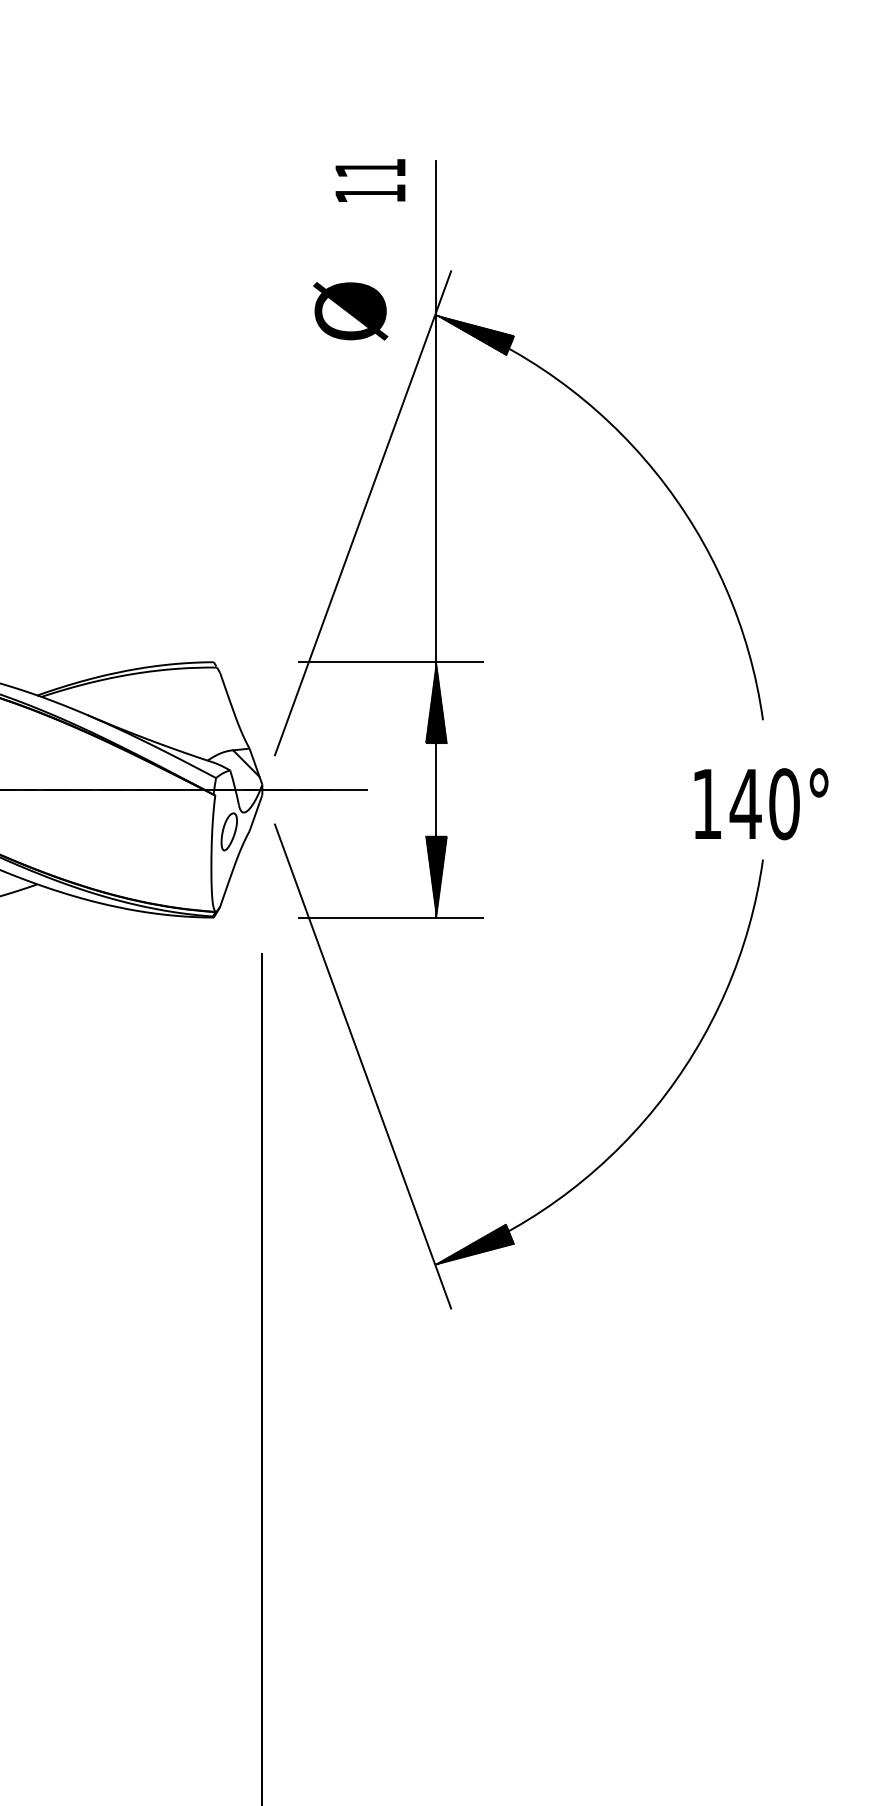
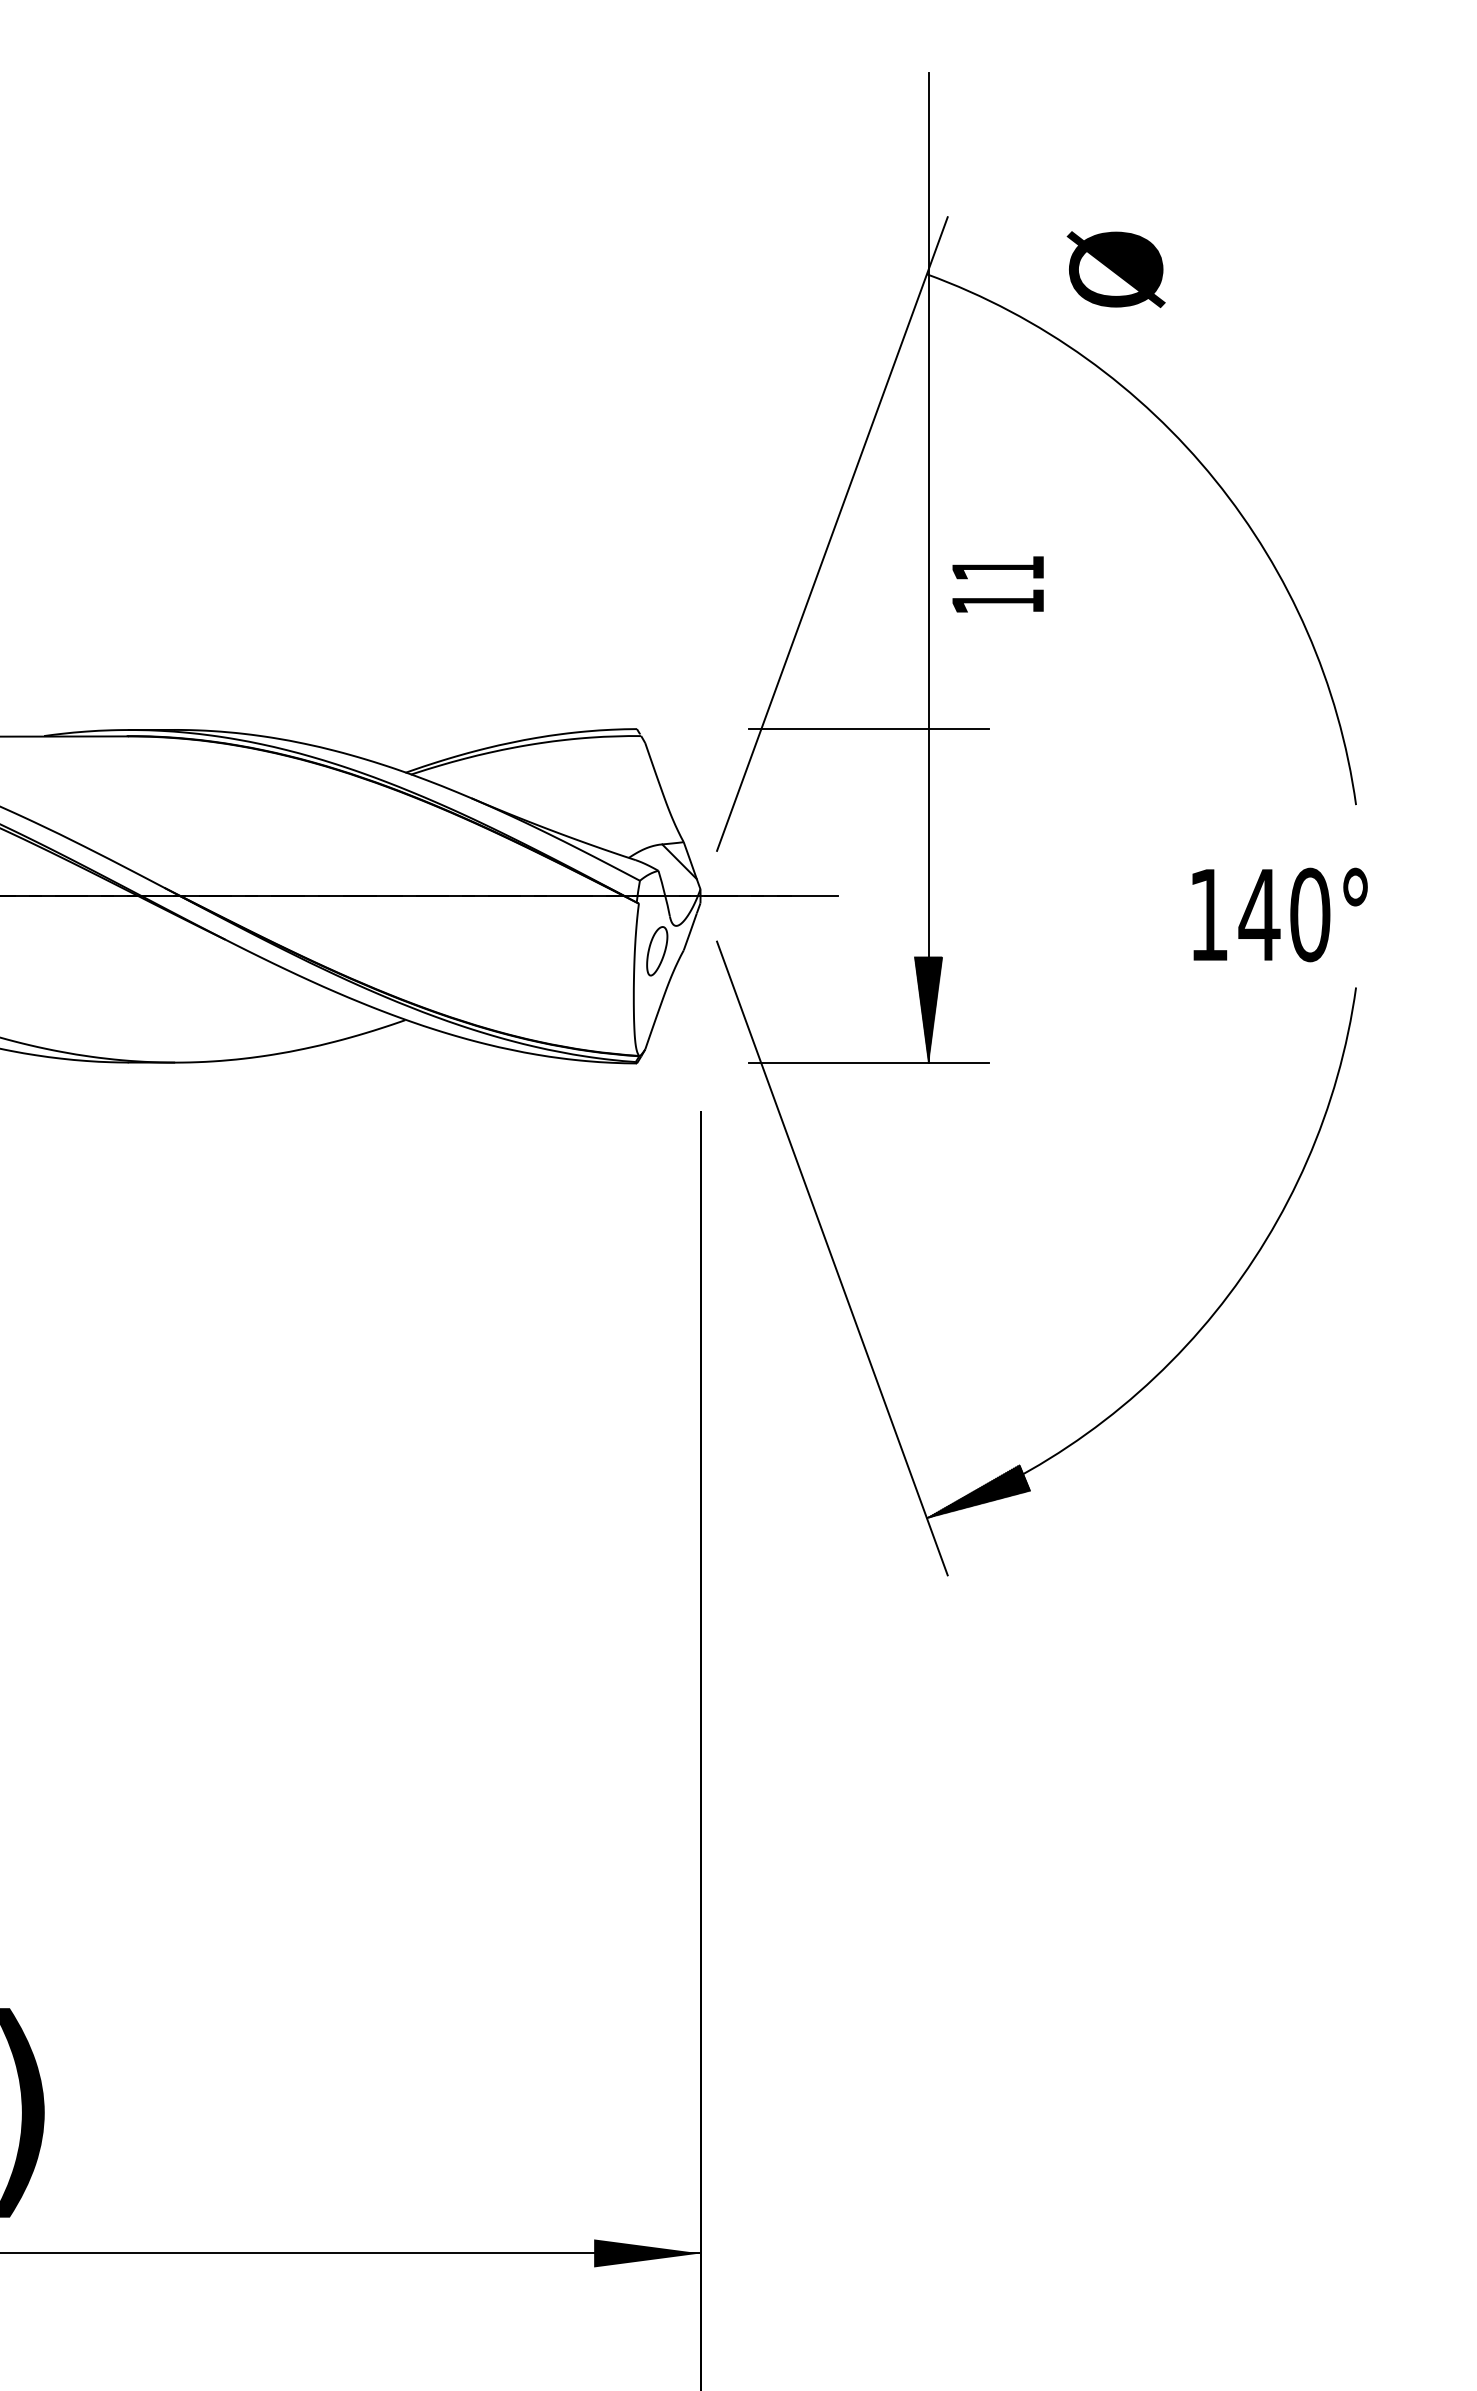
text: (370, 180) -> (997, 584), moved
text: (350, 311) -> (1115, 269), moved
hatch: (474, 334) -> (978, 300), removed
hatch: (436, 703) -> (928, 782), removed
text: (761, 803) -> (1279, 914), moved

